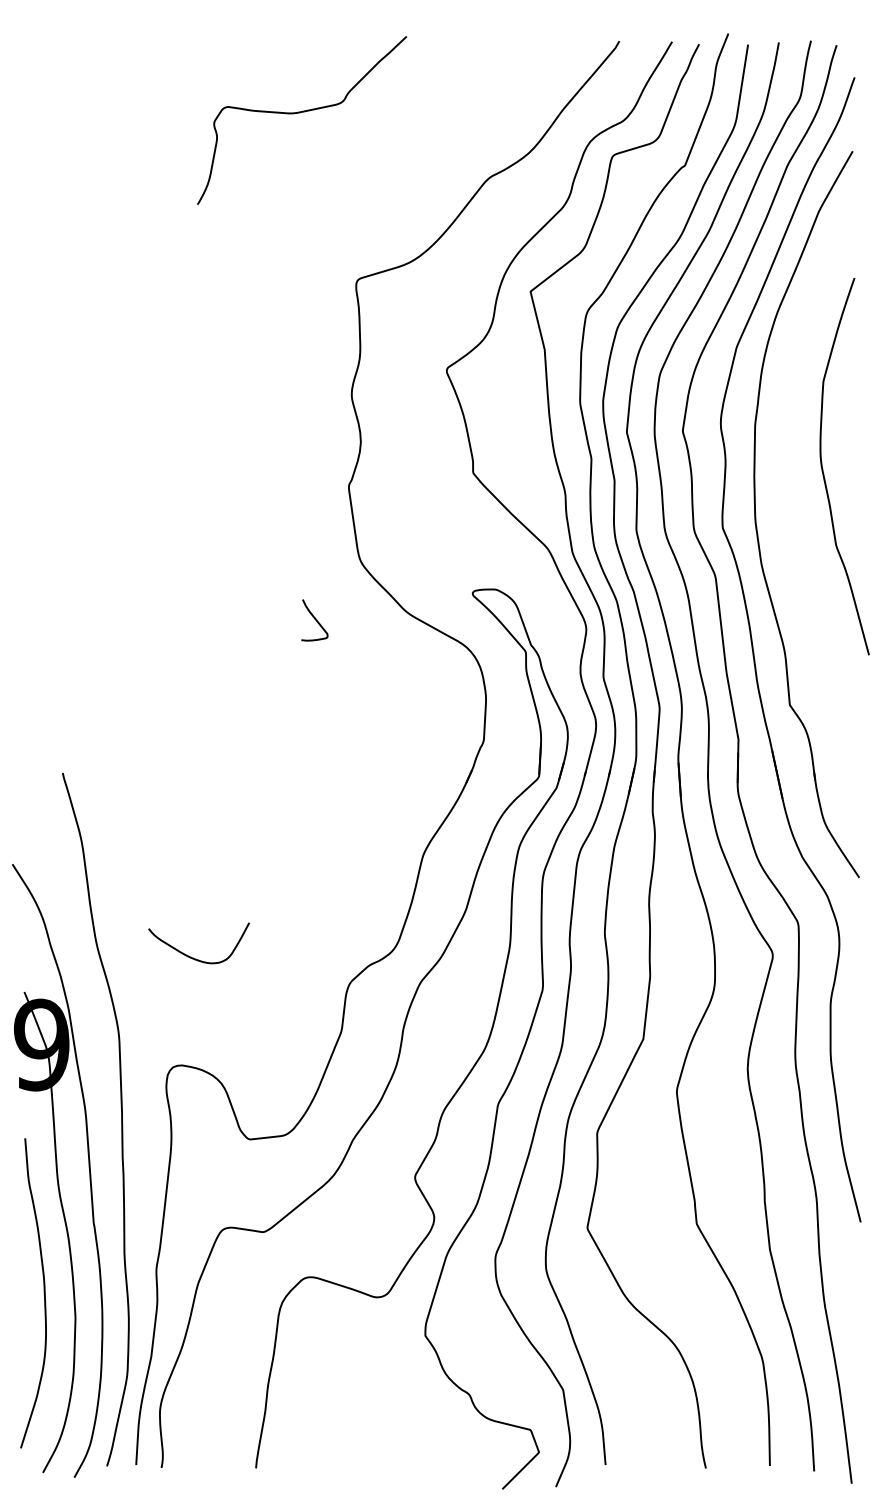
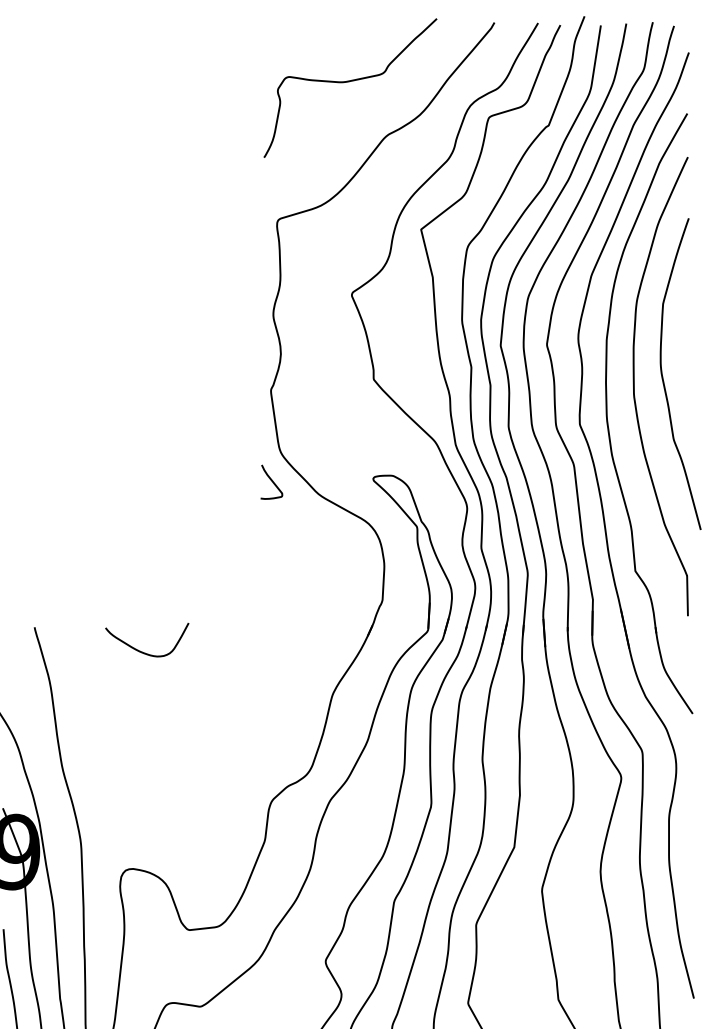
curve: (300, 113) -> (349, 82), moved
curve: (788, 481) -> (634, 386), added
curve: (314, 619) -> (271, 481), moved
curve: (191, 956) -> (140, 650), moved

